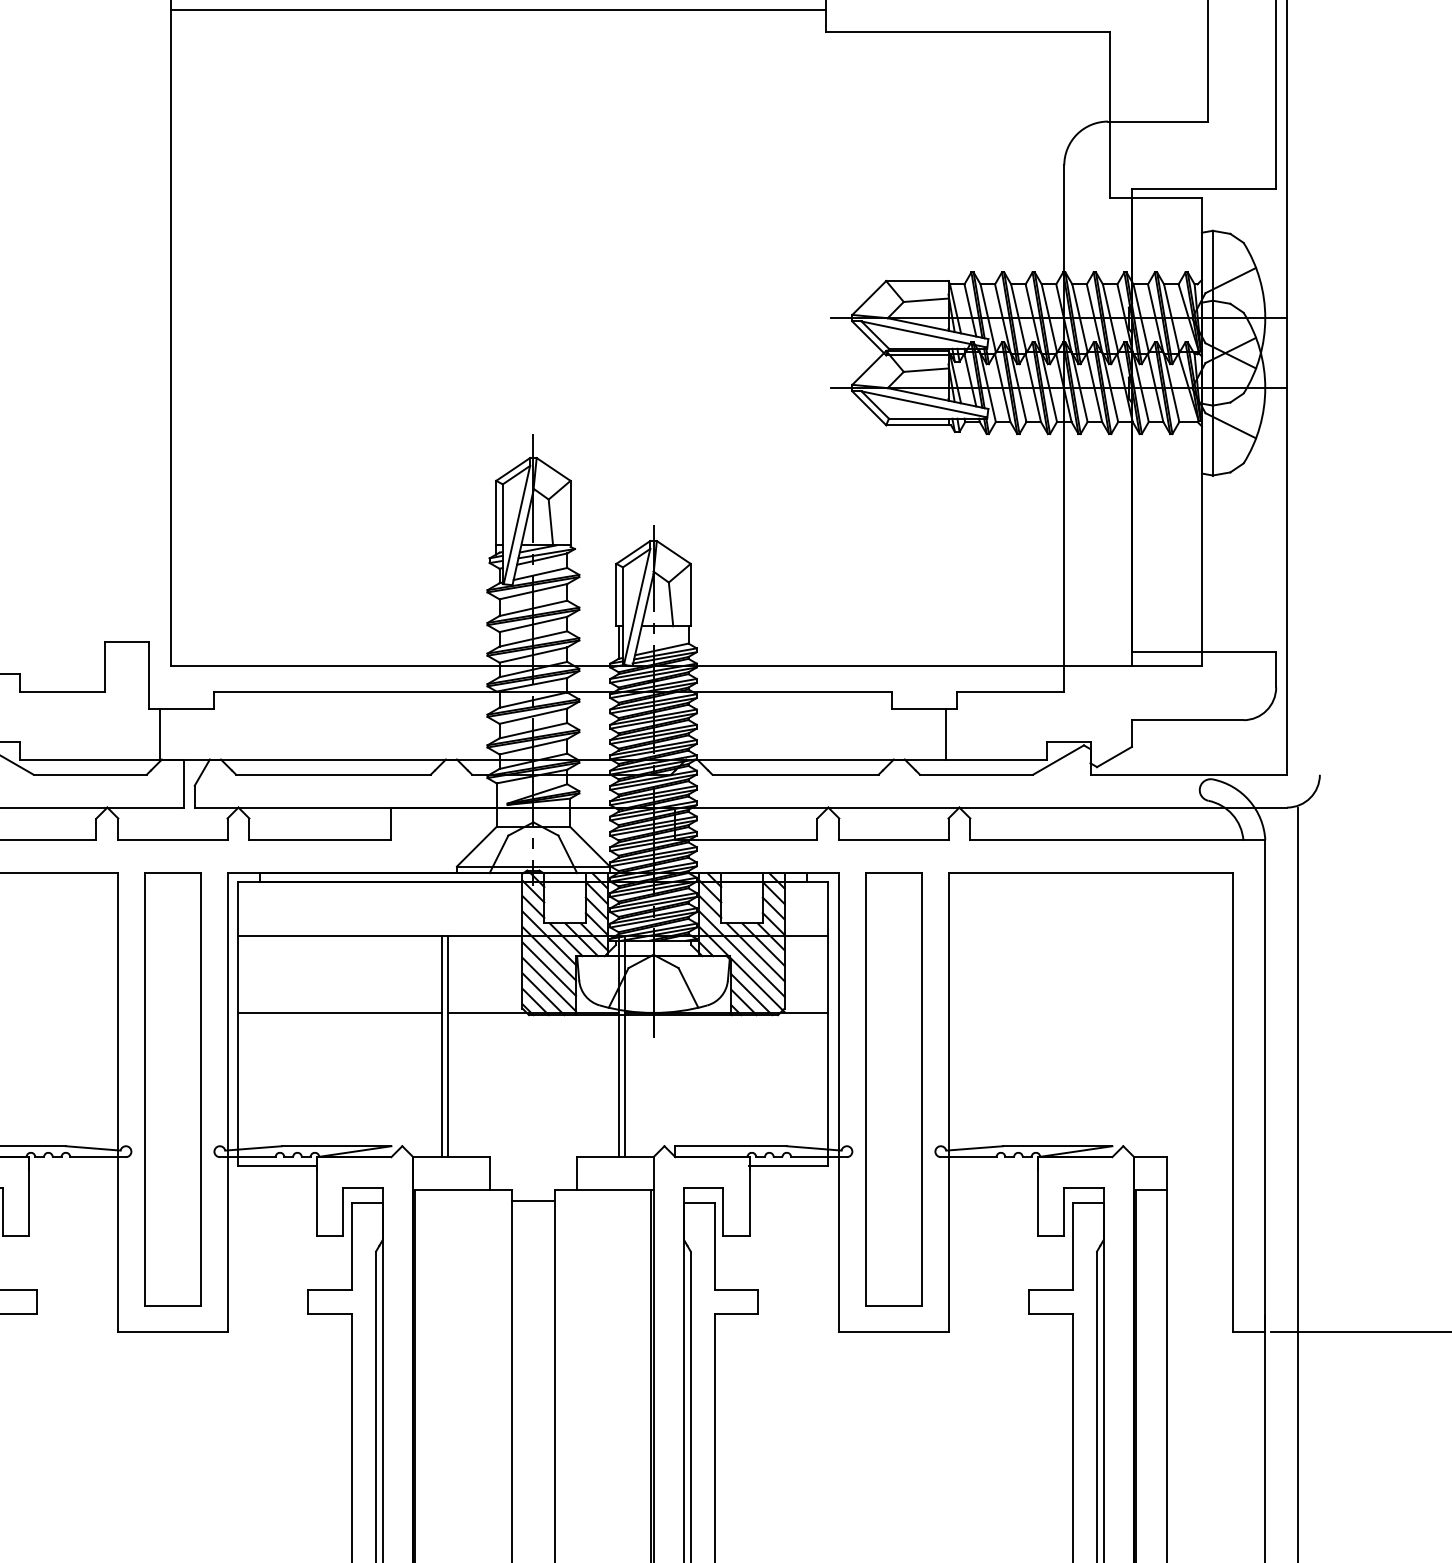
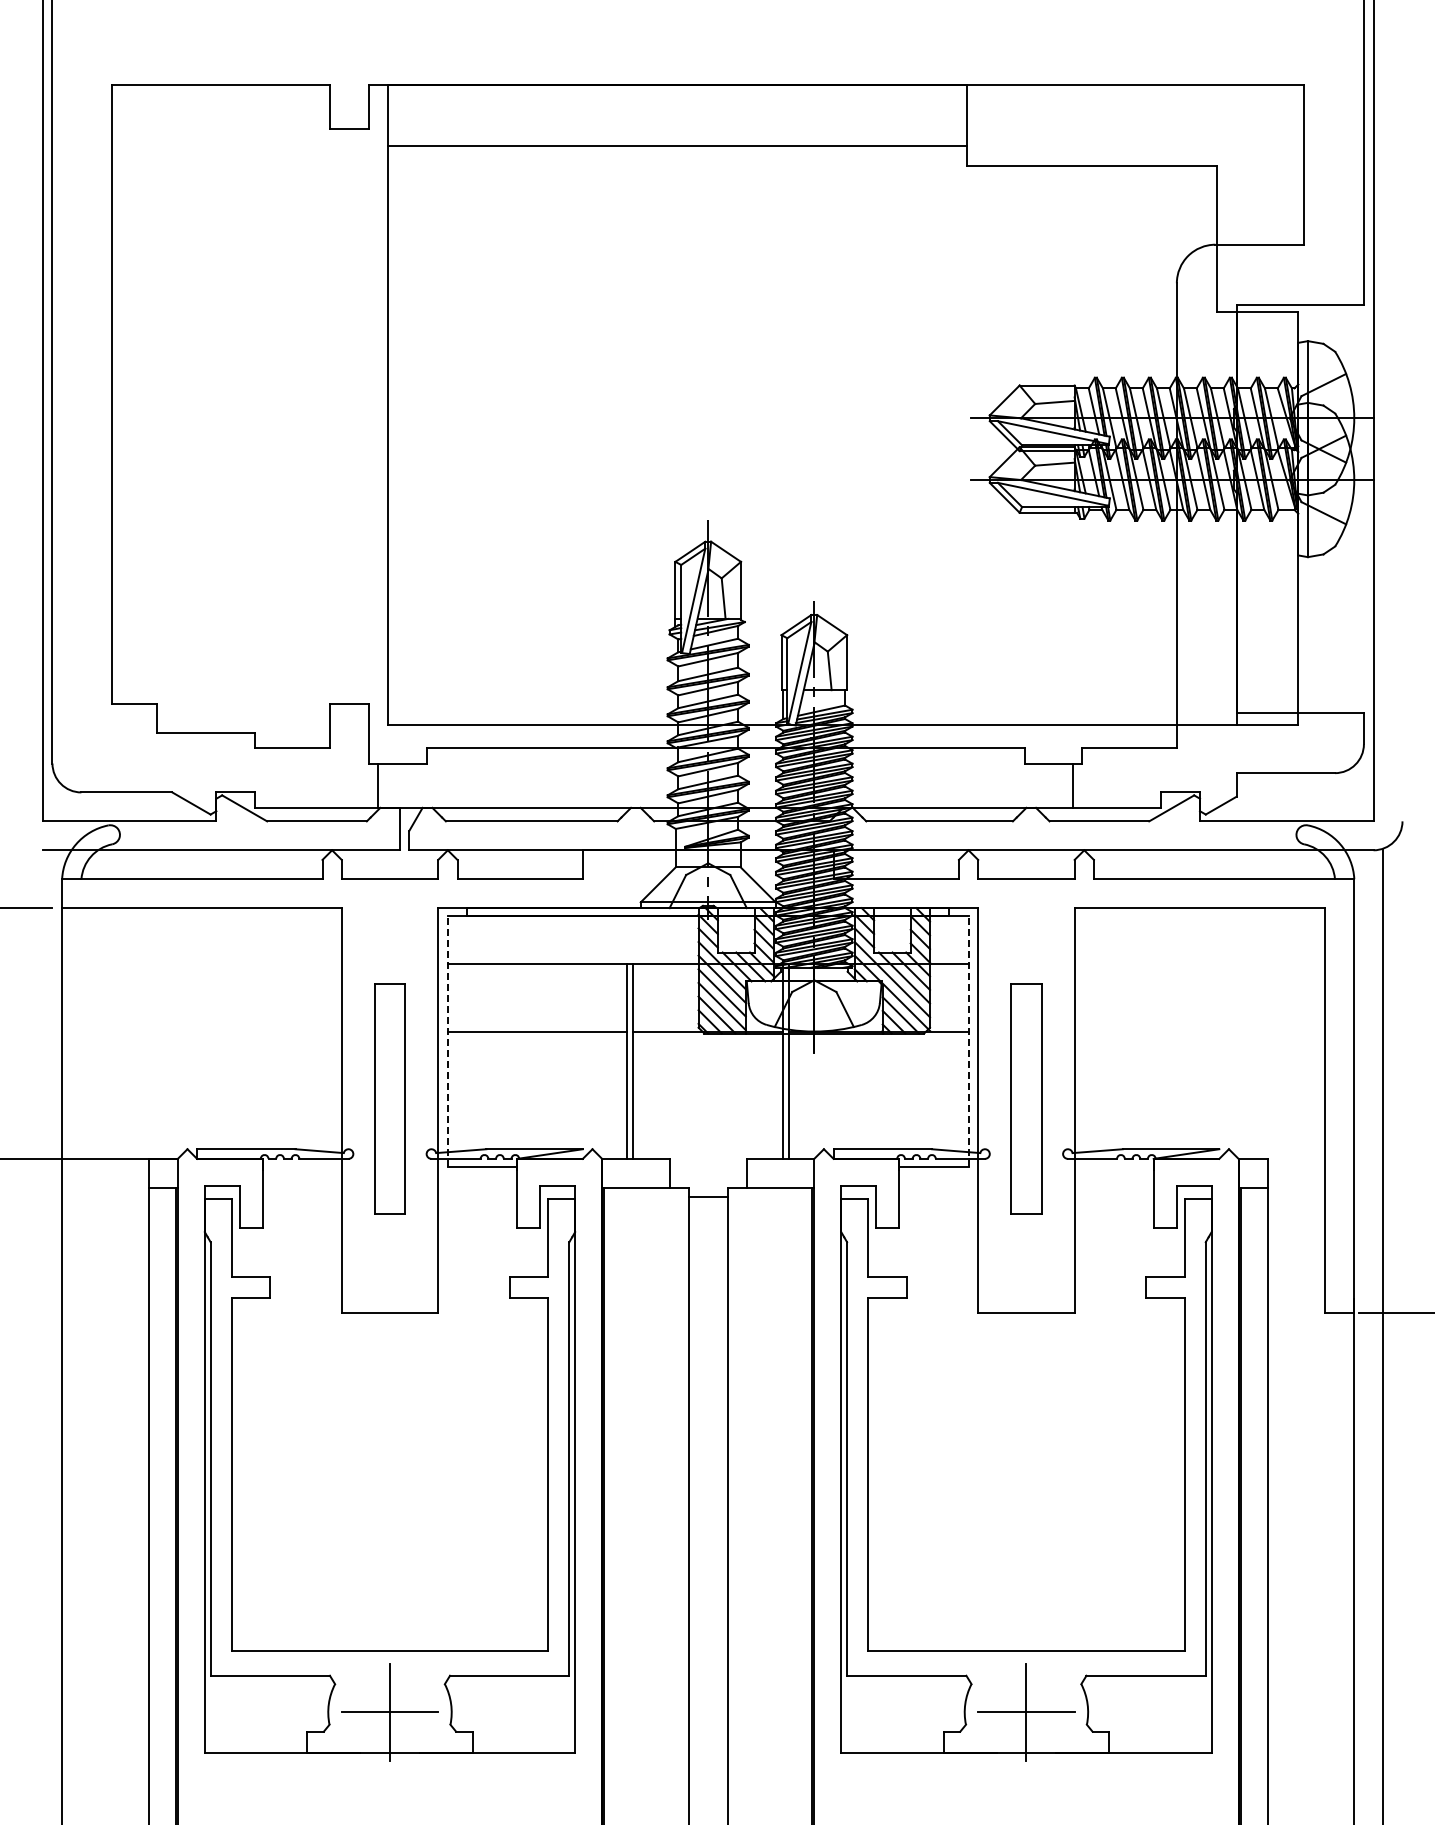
line: (238, 1023) -> (447, 1040), solid -> dashed
line: (828, 1023) -> (968, 1040), solid -> dashed
part: (172, 1088) -> (389, 1098), size x0.6
part: (893, 1088) -> (1026, 1098), size x0.6

